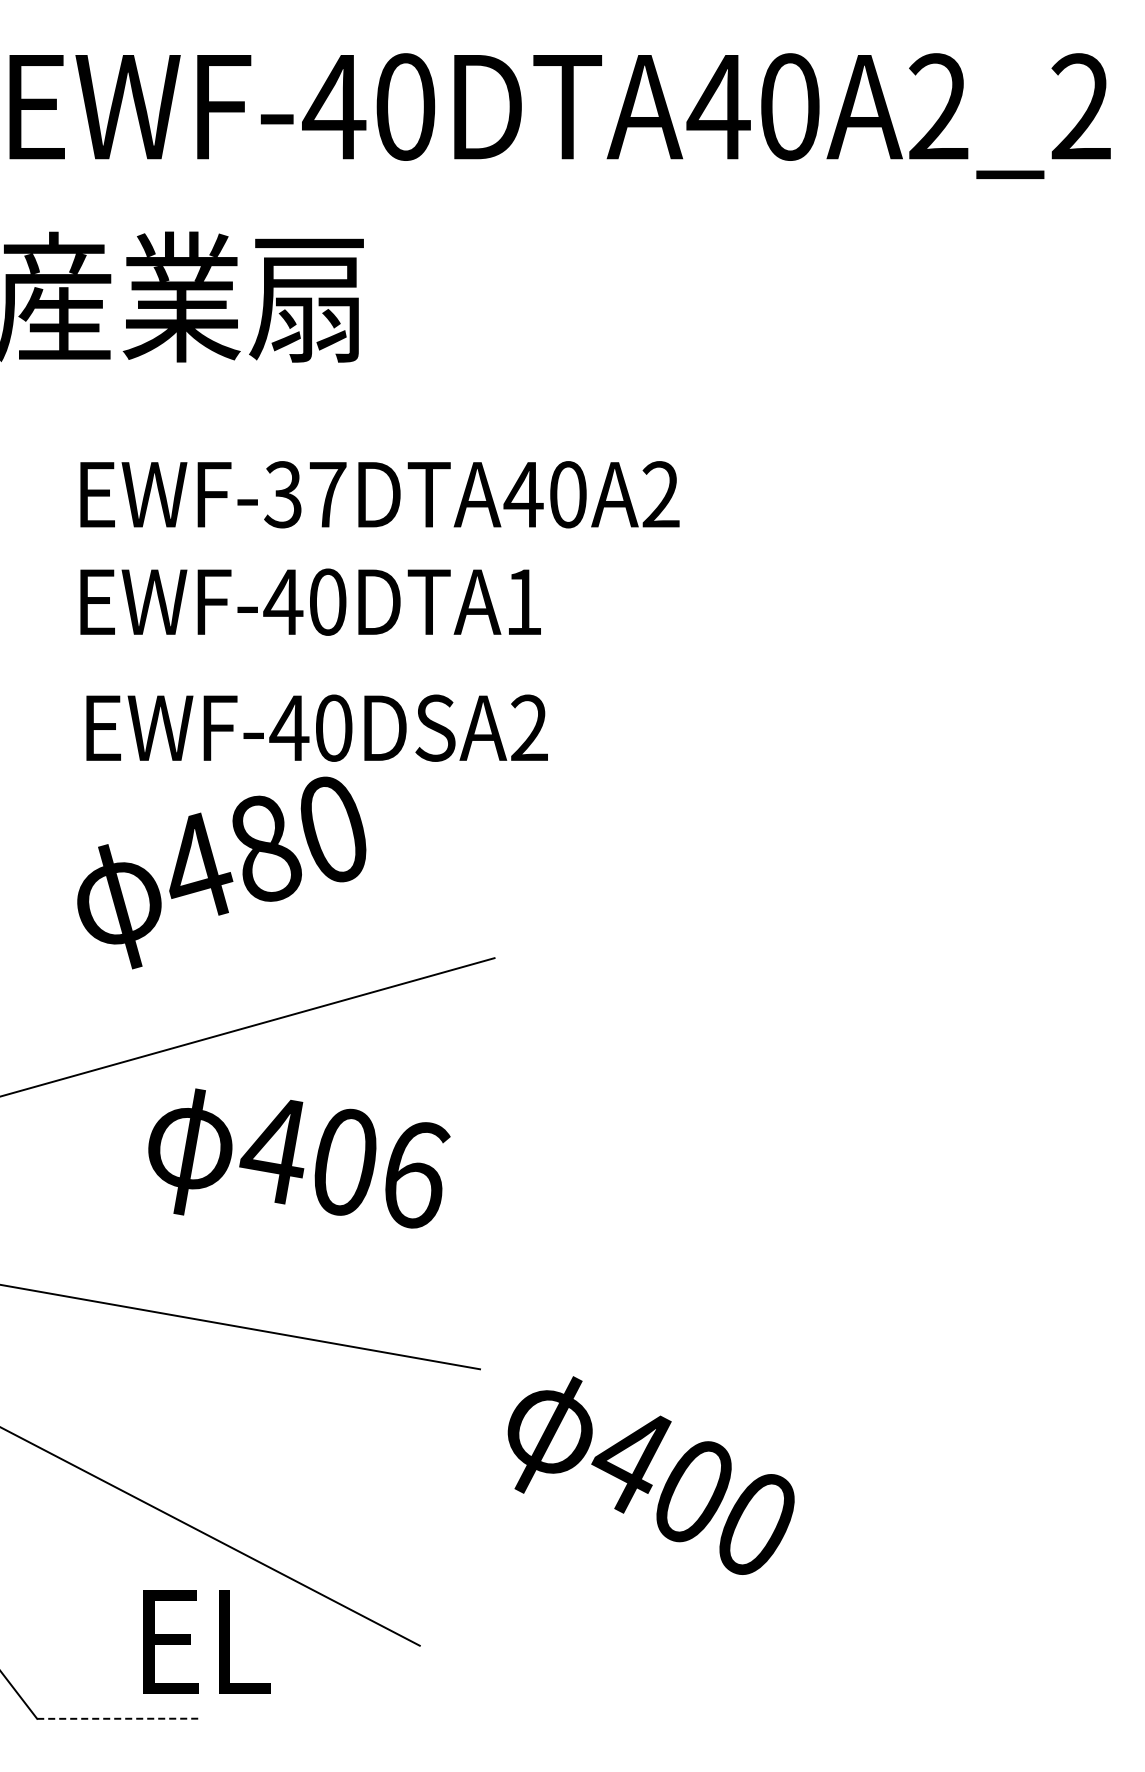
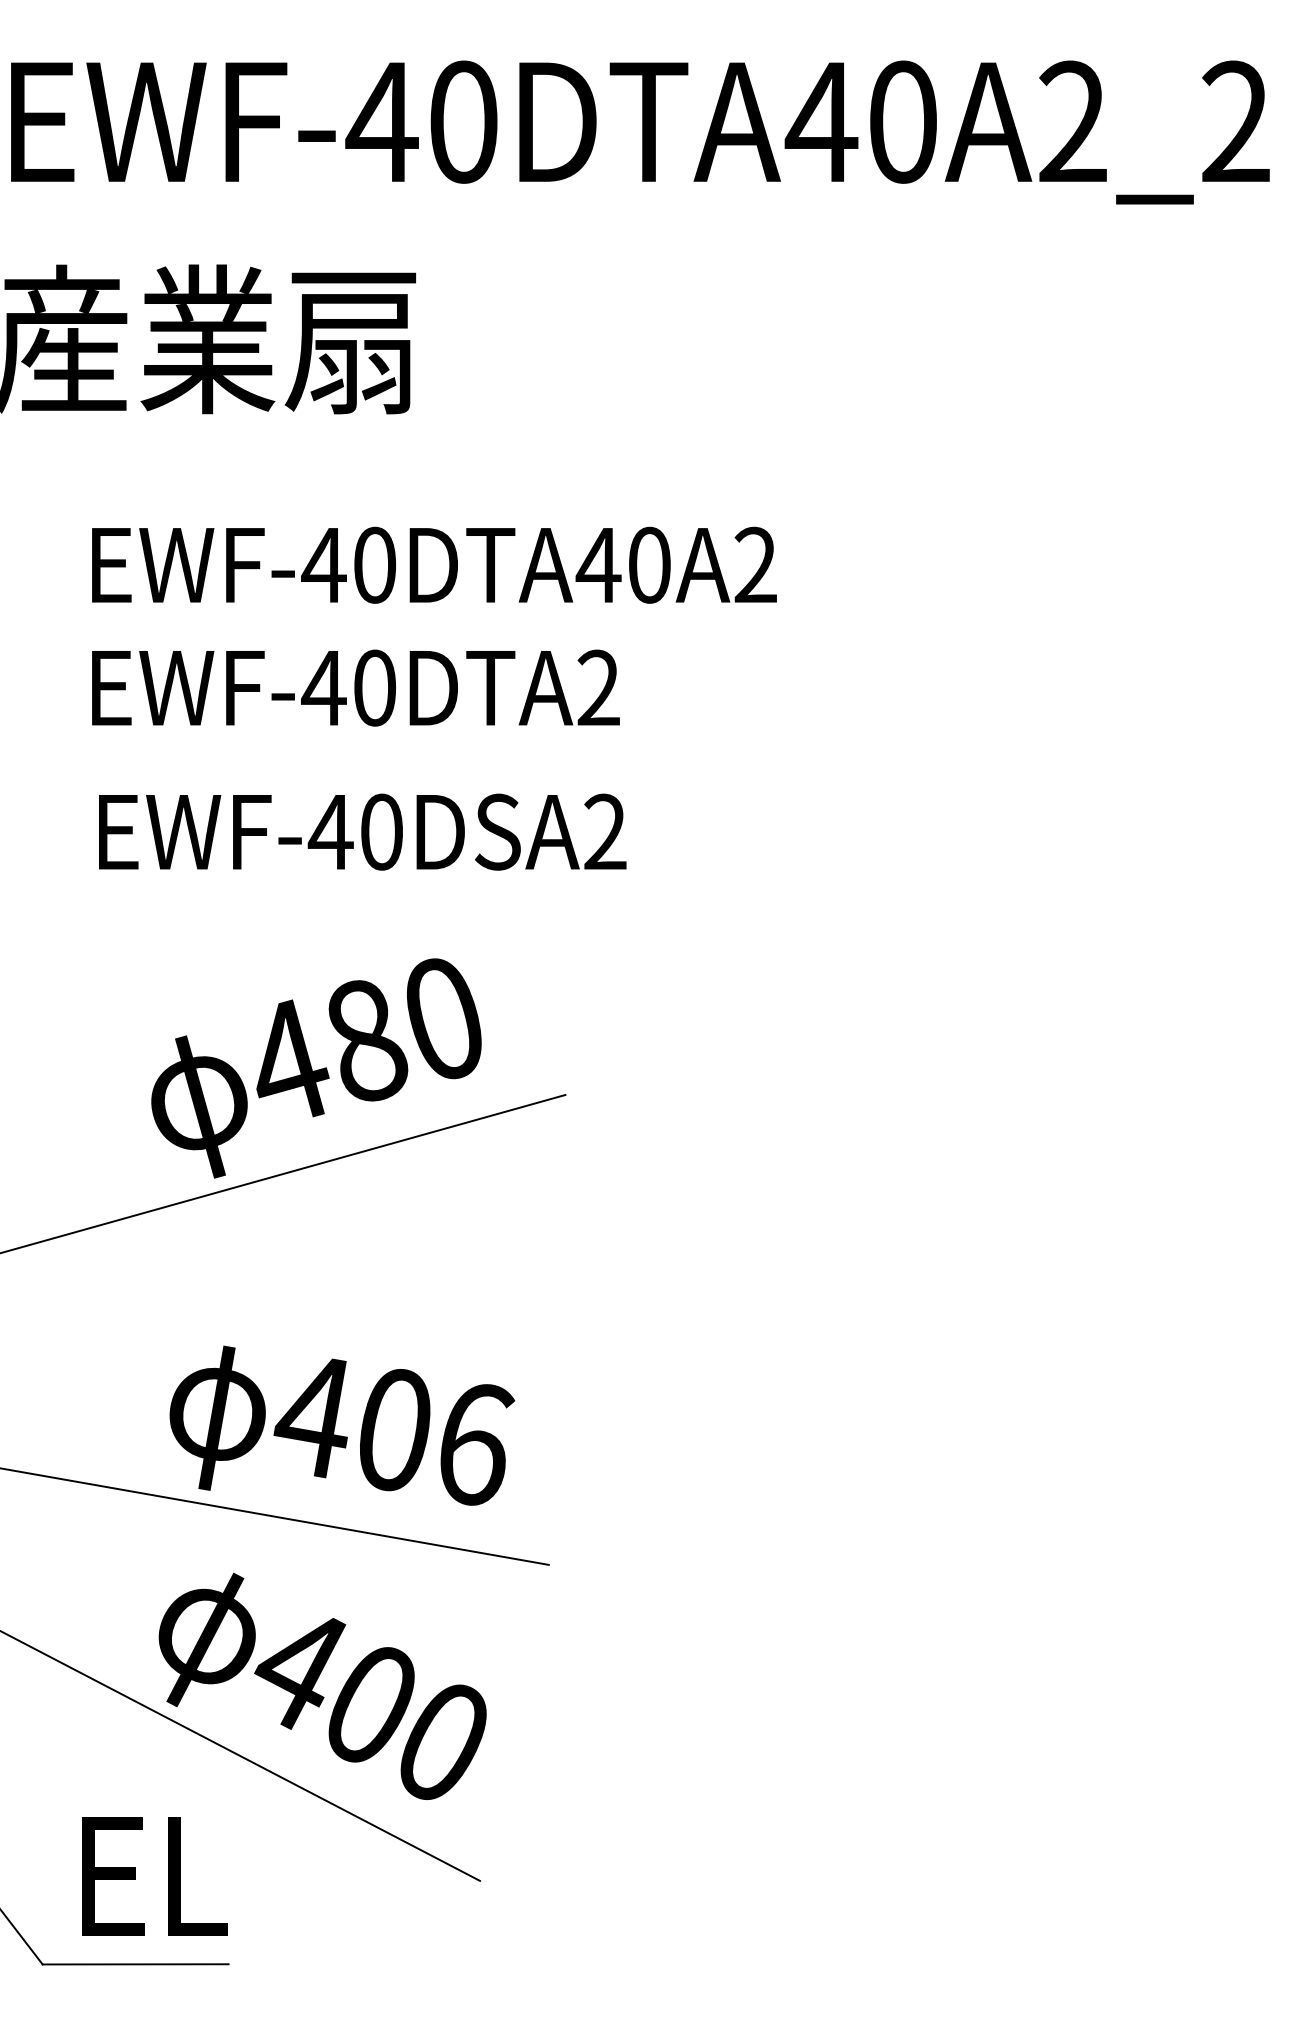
text: (304, 494) -> (348, 565), EWF-37DTA40A2 -> EWF-40DTA40A2
text: (523, 601) -> (598, 687), EWF-40DTA1 -> EWF-40DTA2
text: (221, 872) -> (316, 1067), moved
text: (299, 1158) -> (342, 1425), moved
text: (650, 1475) -> (321, 1686), moved
text: (206, 1641) -> (153, 1876), moved
line: (119, 1718) -> (136, 1964), dashed -> solid

